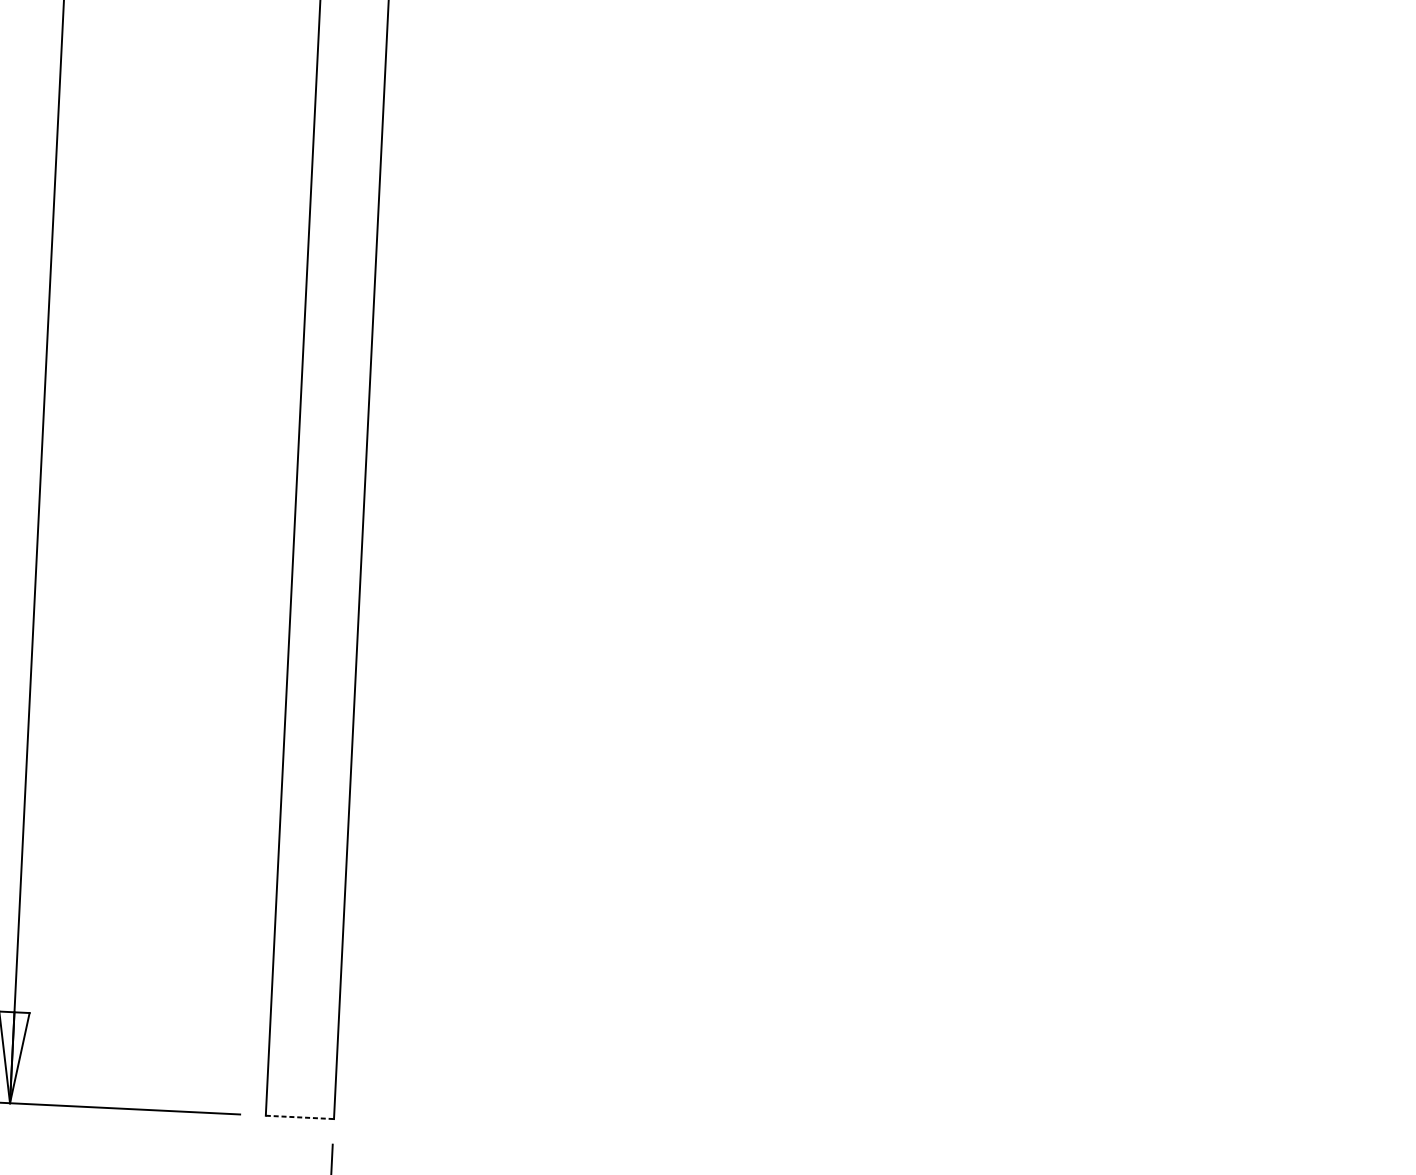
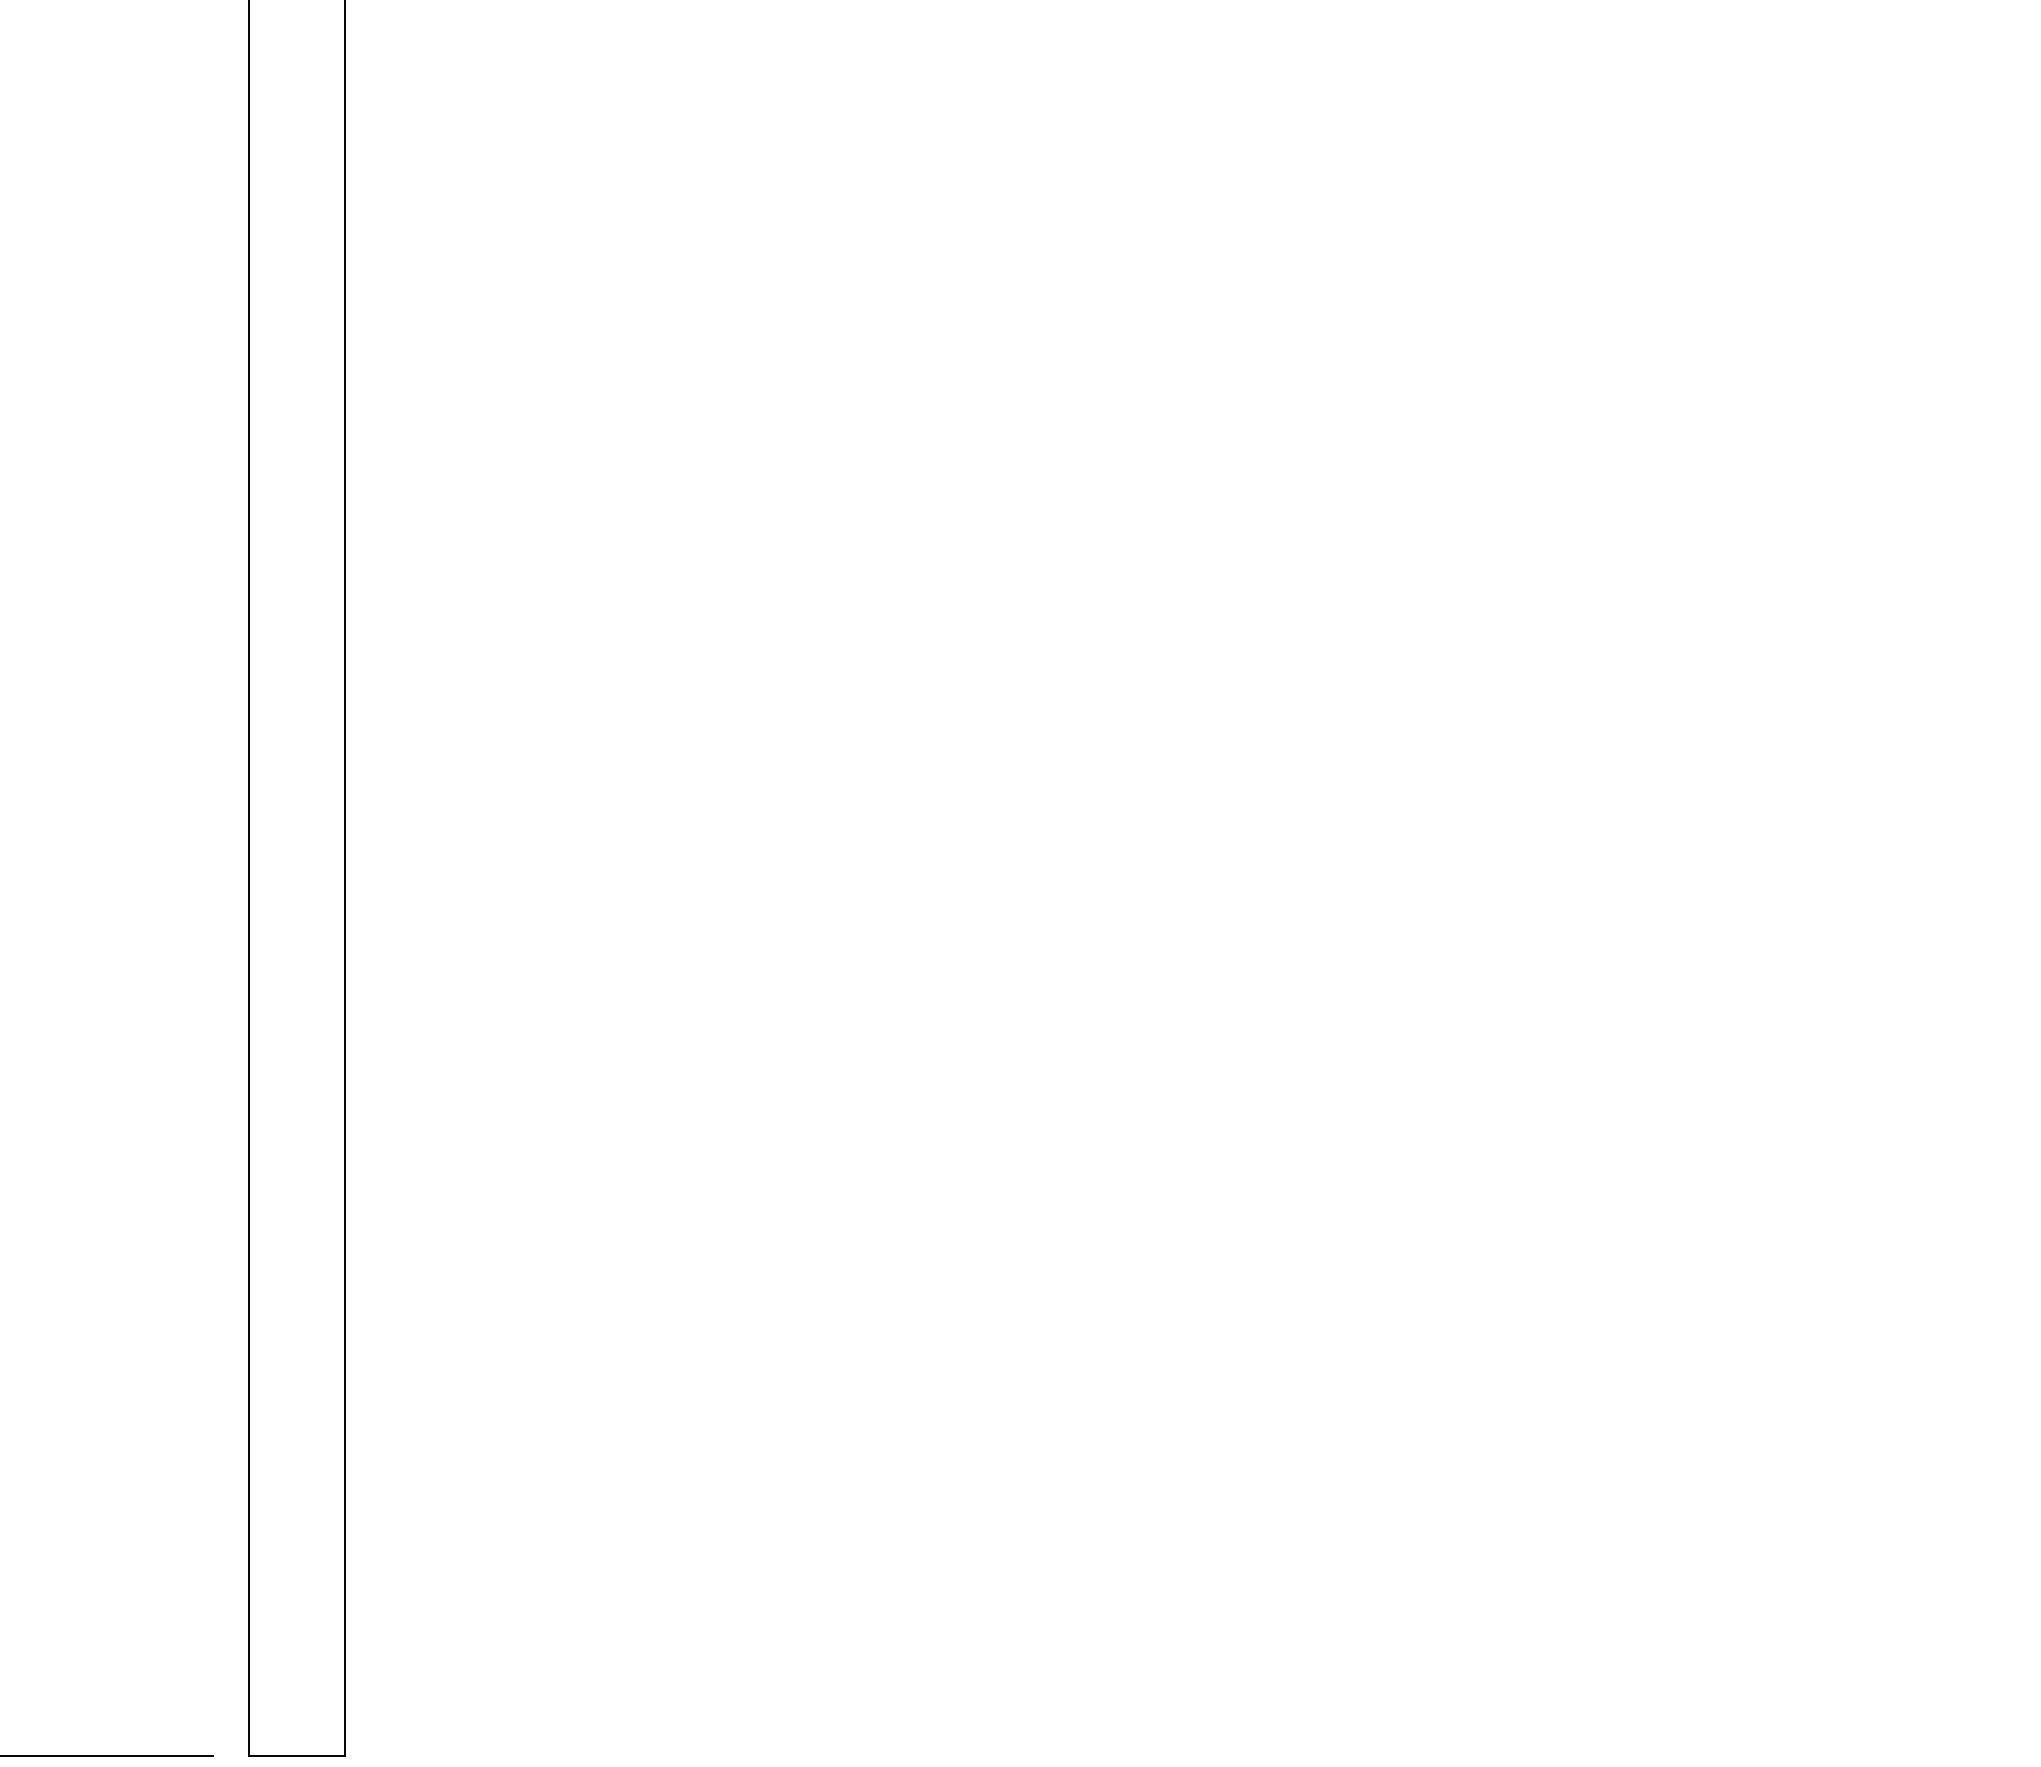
line: (299, 1117) -> (296, 1755), dashed -> solid

